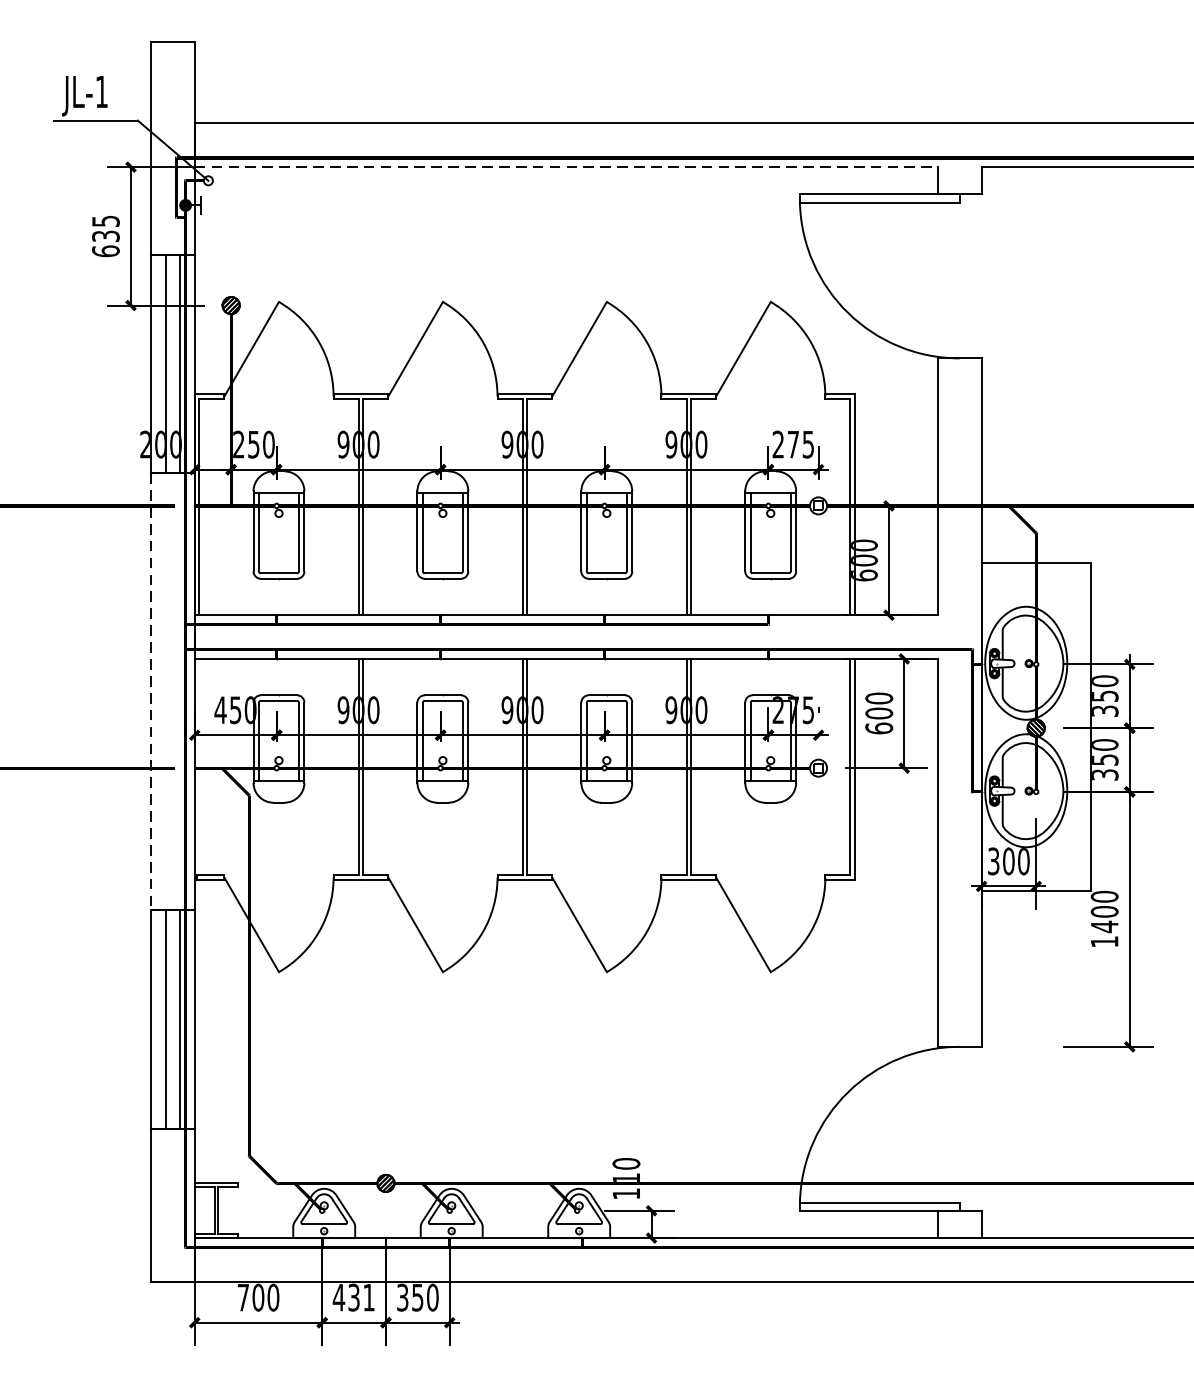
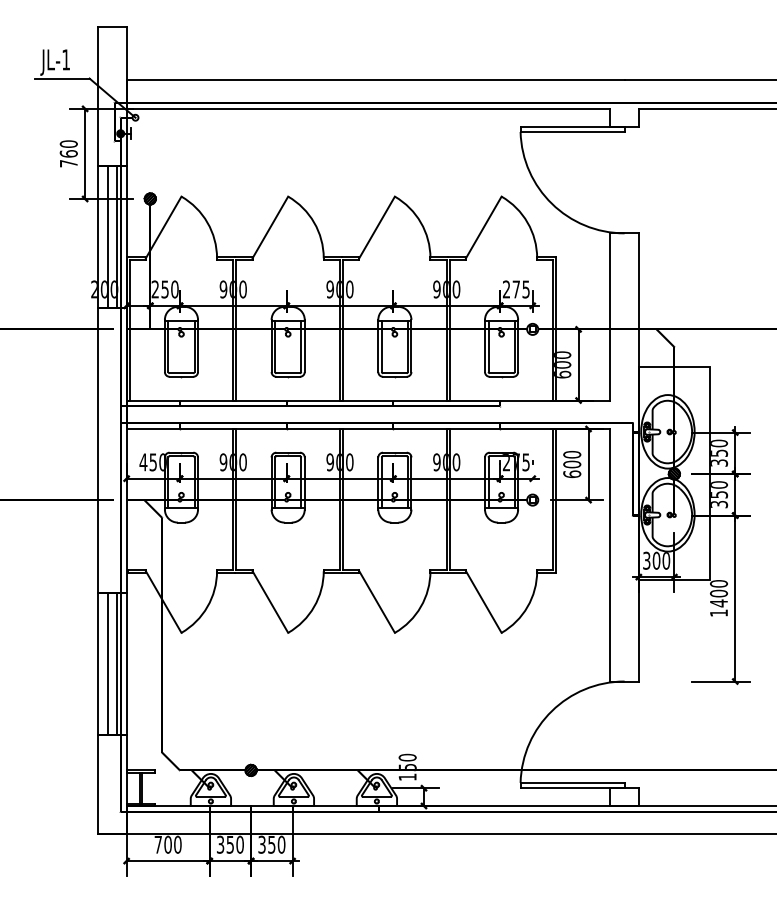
line: (566, 166) -> (368, 108), dashed -> solid
text: (105, 235) -> (68, 153), 635 -> 760
line: (151, 691) -> (98, 450), dashed -> solid
text: (626, 1178) -> (407, 767), 110 -> 150
text: (352, 1297) -> (229, 844), 431 -> 350

